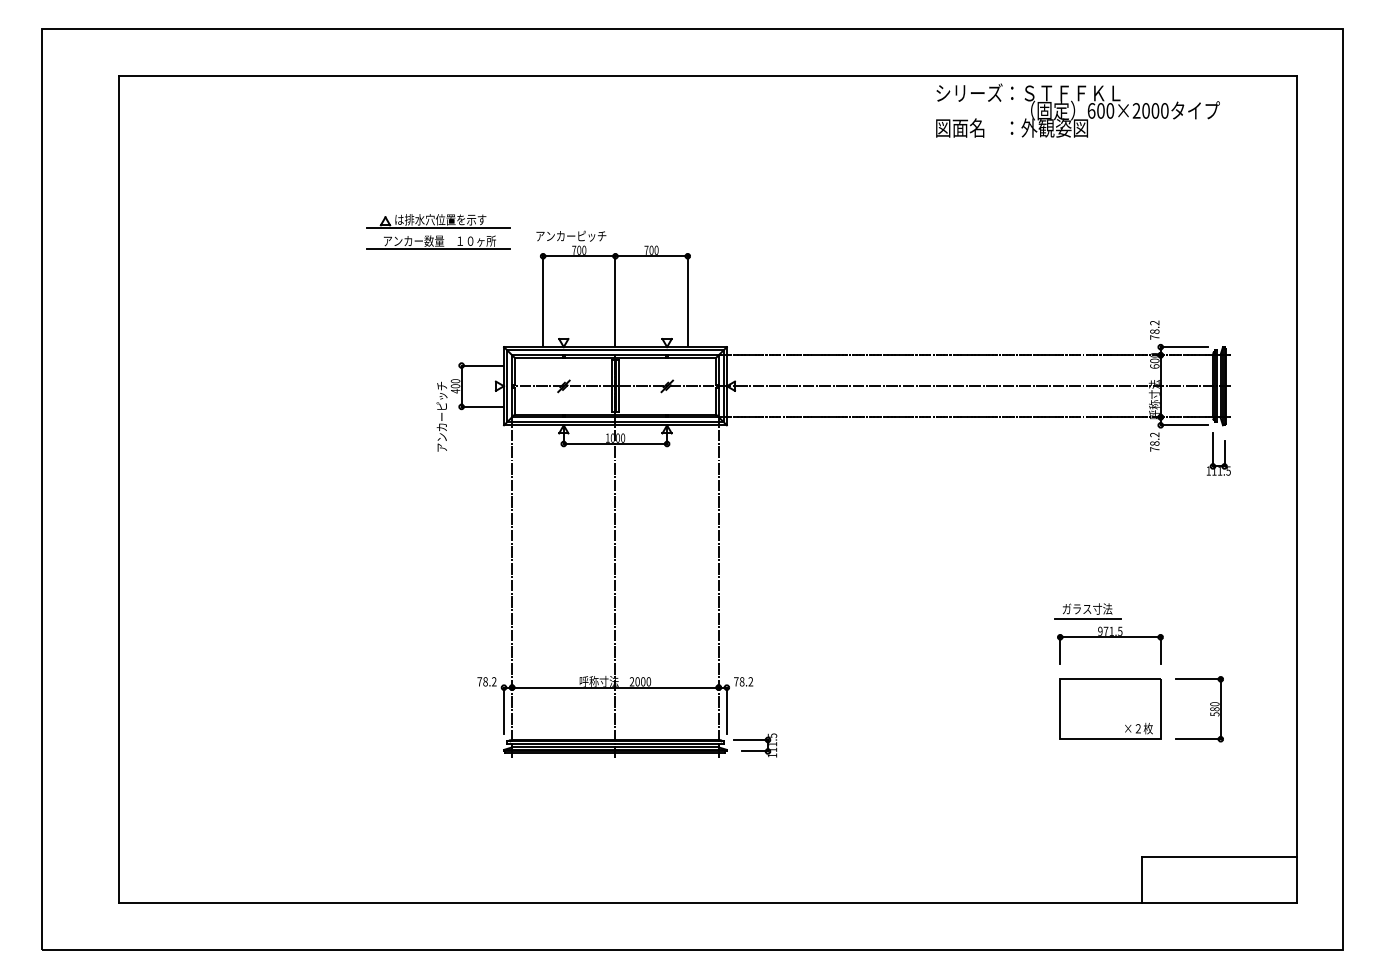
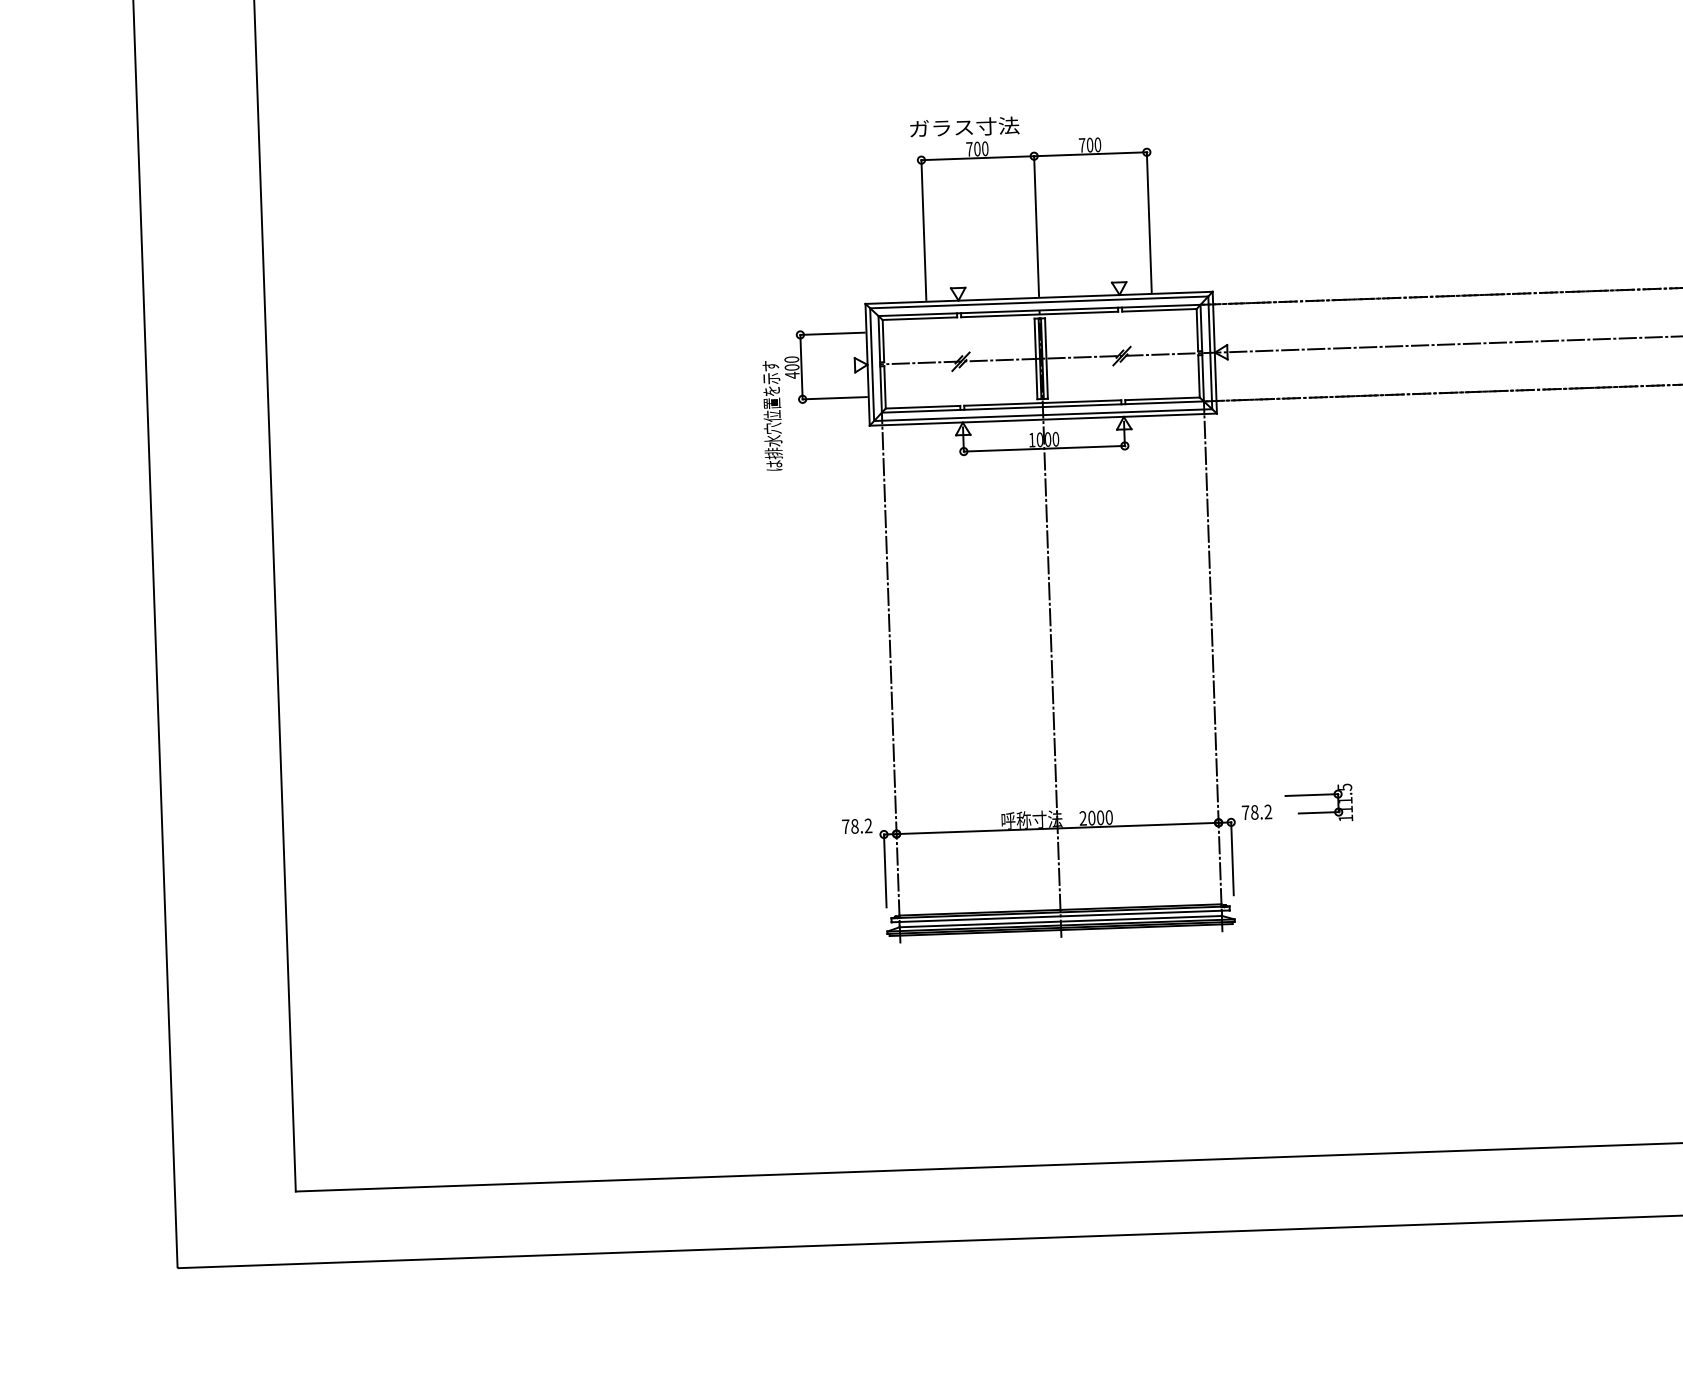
part: (438, 231) -> (757, 127), removed
text: (571, 235) -> (964, 126), アンカーピッチ -> ガラス寸法
text: (441, 416) -> (771, 415), アンカーピッチ -> は排水穴位置を示す
part: (755, 745) -> (1318, 803), moved

